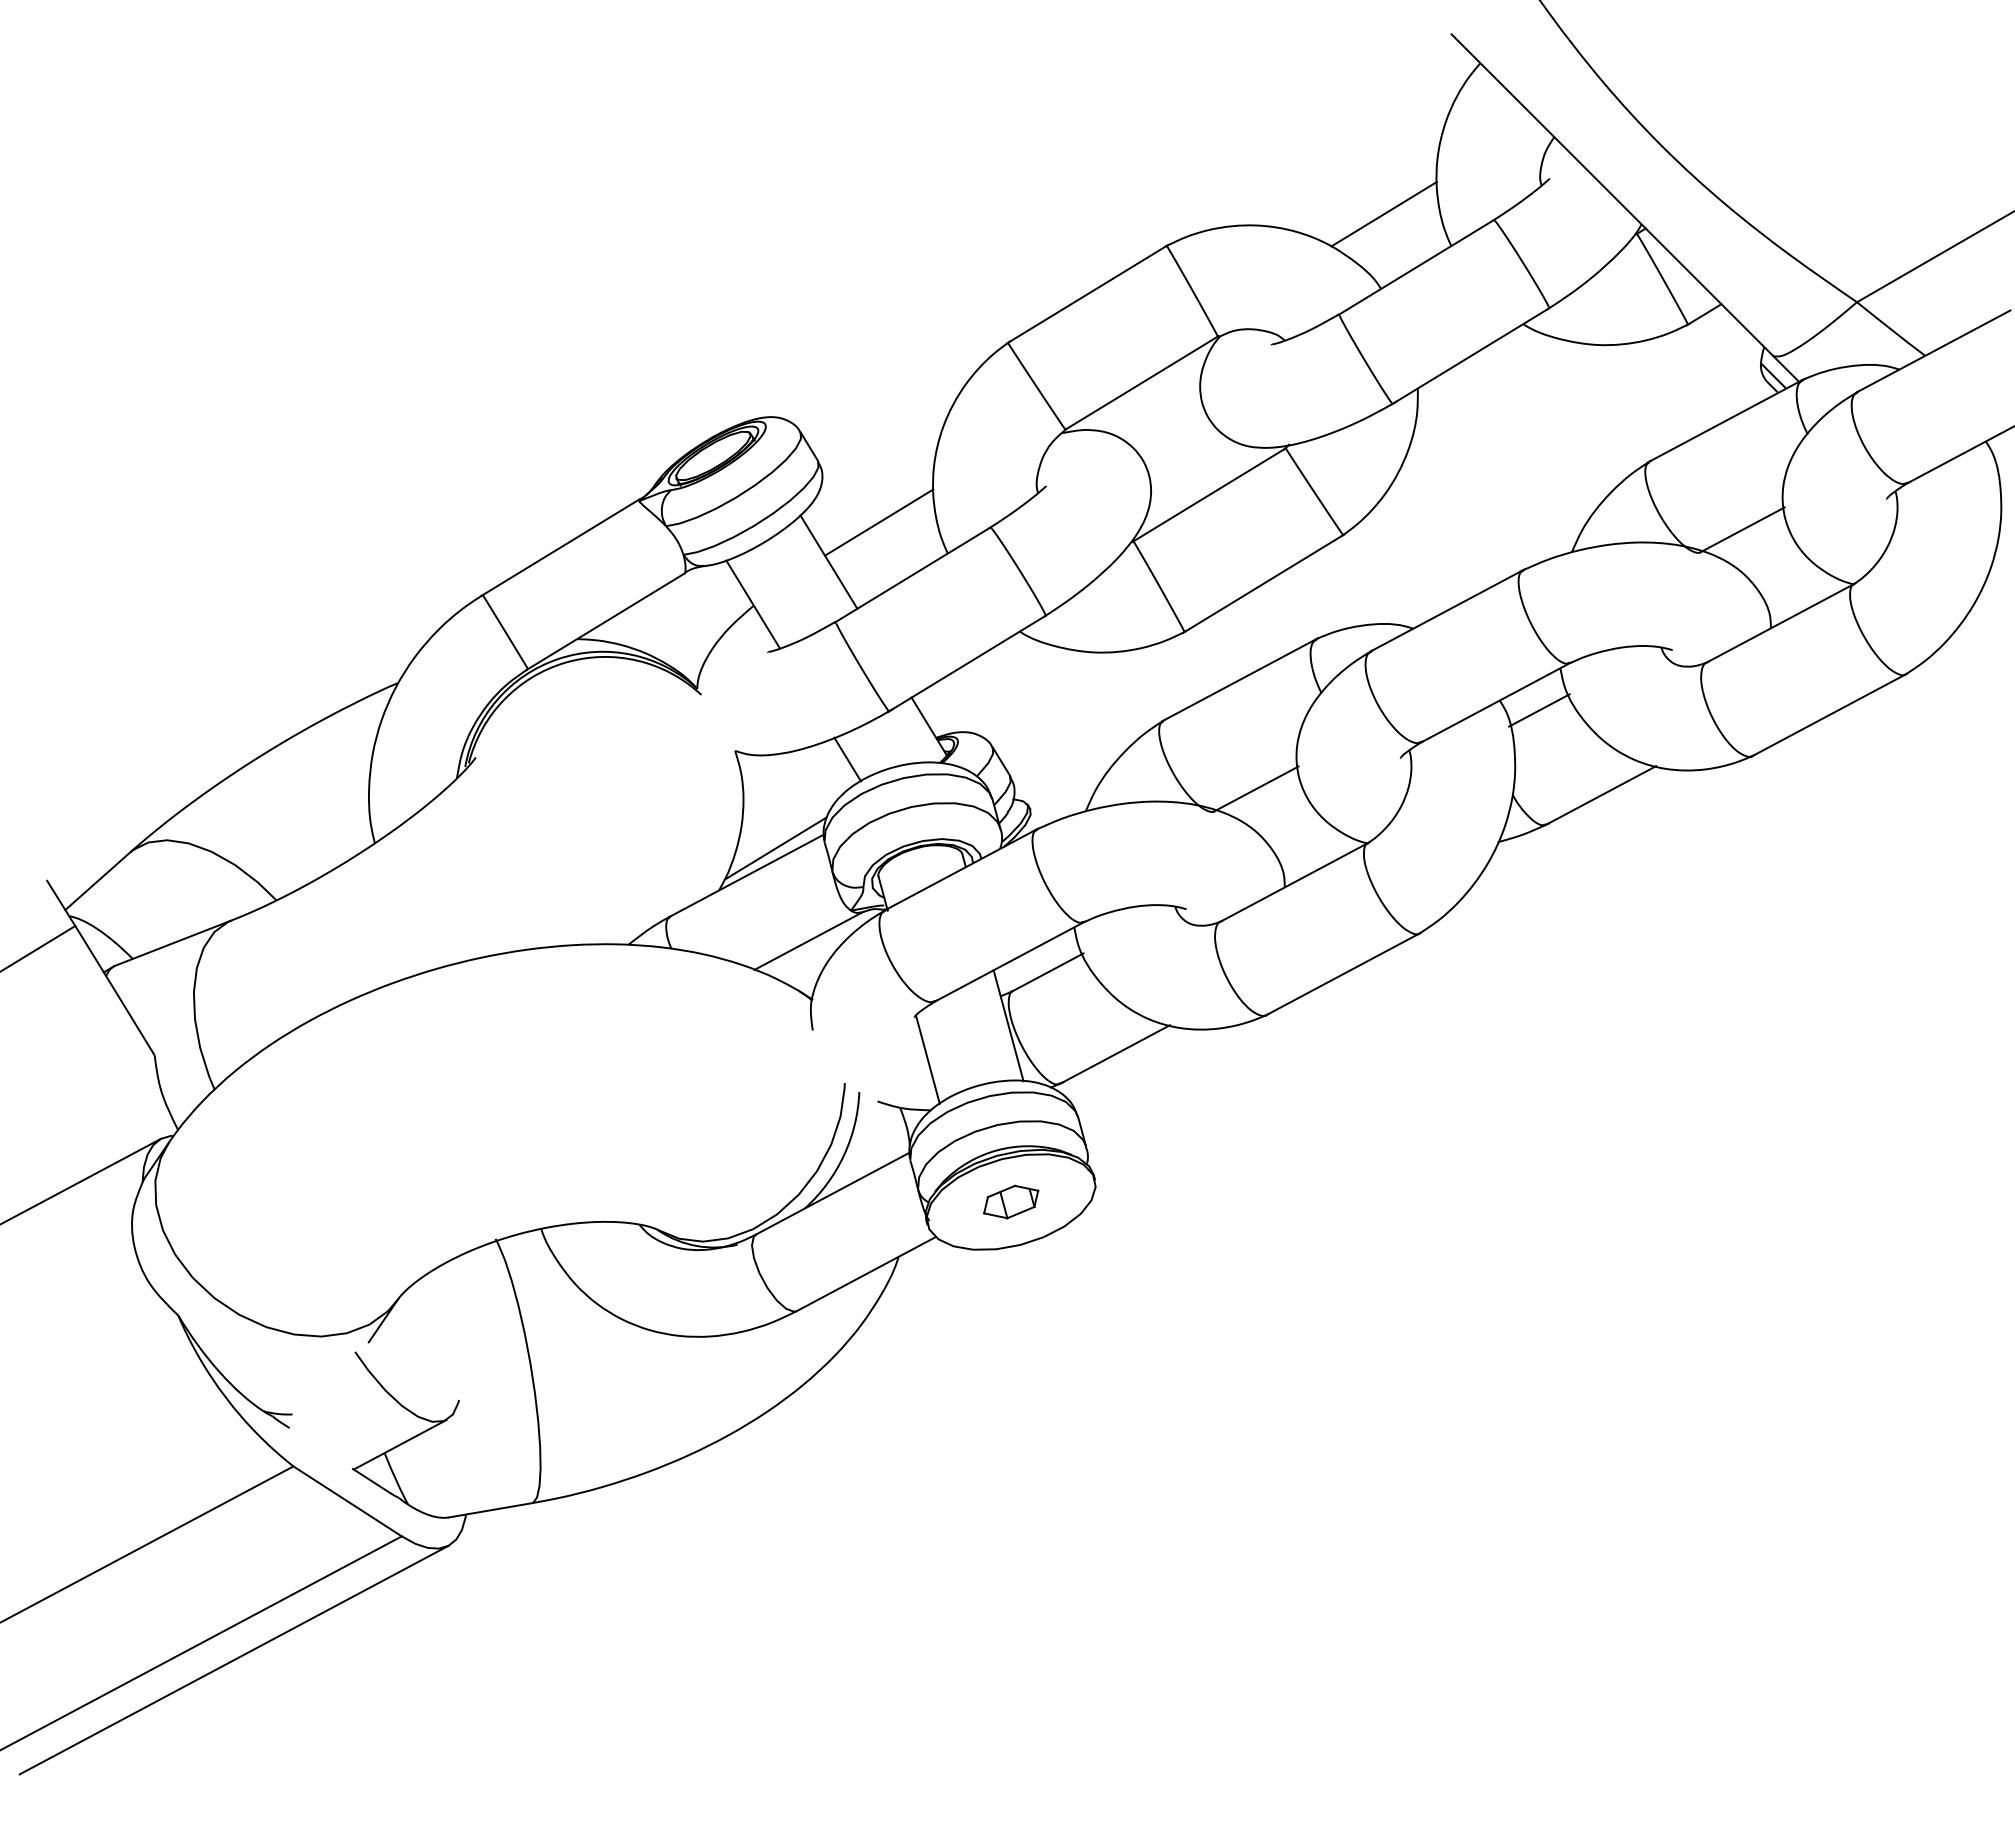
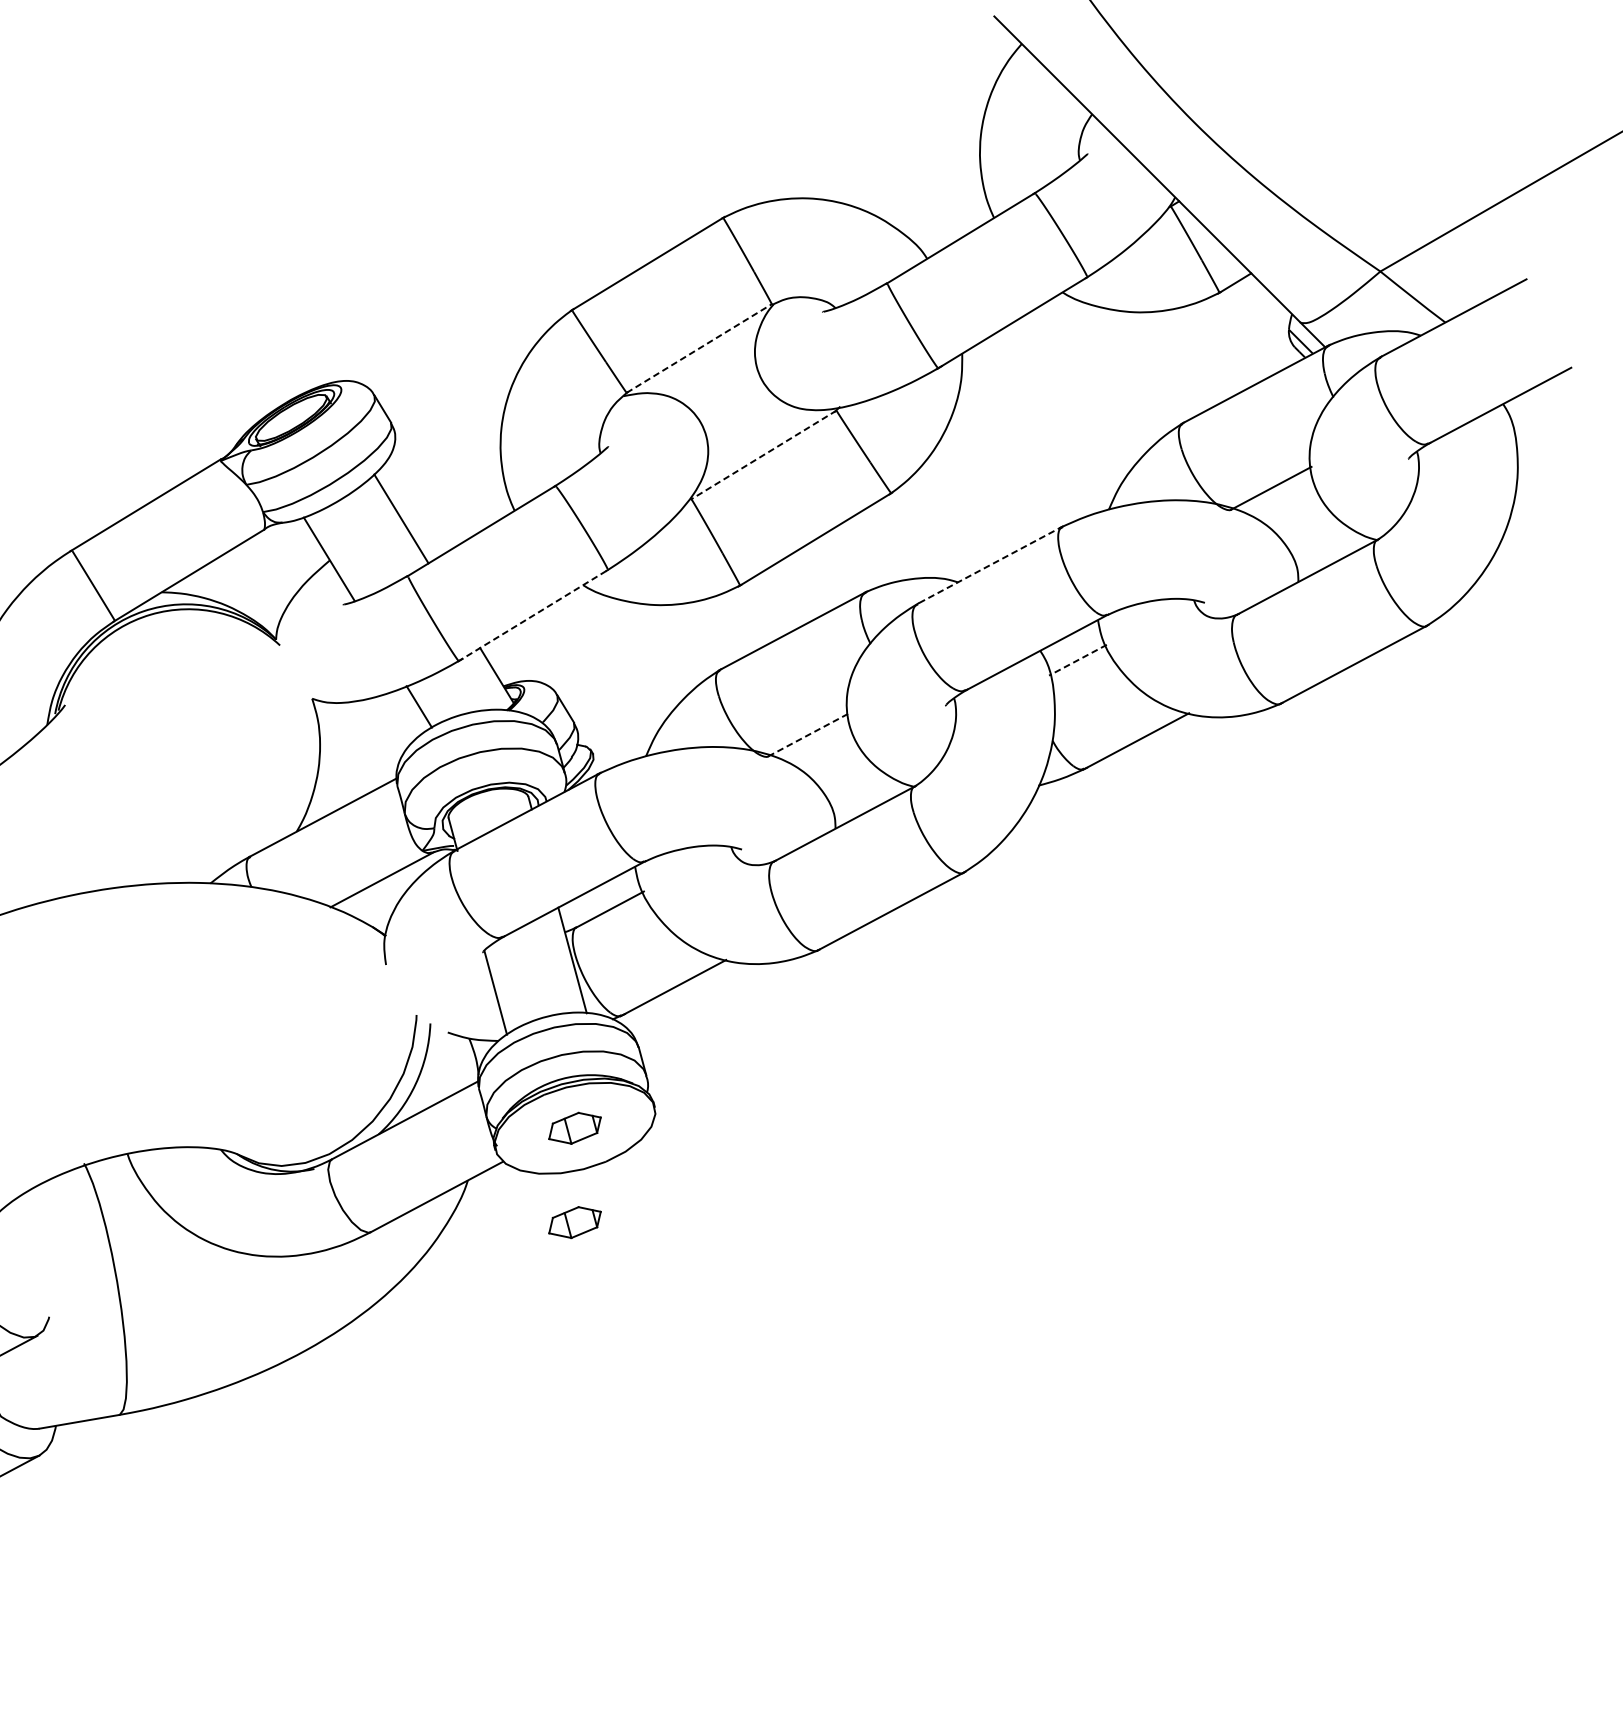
line: (1383, 214) -> (929, 187), removed
line: (1142, 382) -> (700, 347), solid -> dashed
line: (1209, 495) -> (763, 455), solid -> dashed
line: (879, 522) -> (449, 481), removed
line: (1447, 610) -> (990, 565), solid -> dashed
line: (967, 663) -> (533, 615), solid -> dashed
line: (1538, 710) -> (1077, 660), solid -> dashed
line: (1256, 789) -> (808, 735), solid -> dashed
line: (775, 848) -> (350, 791), removed
part: (1011, 1300) -> (575, 1222), added

